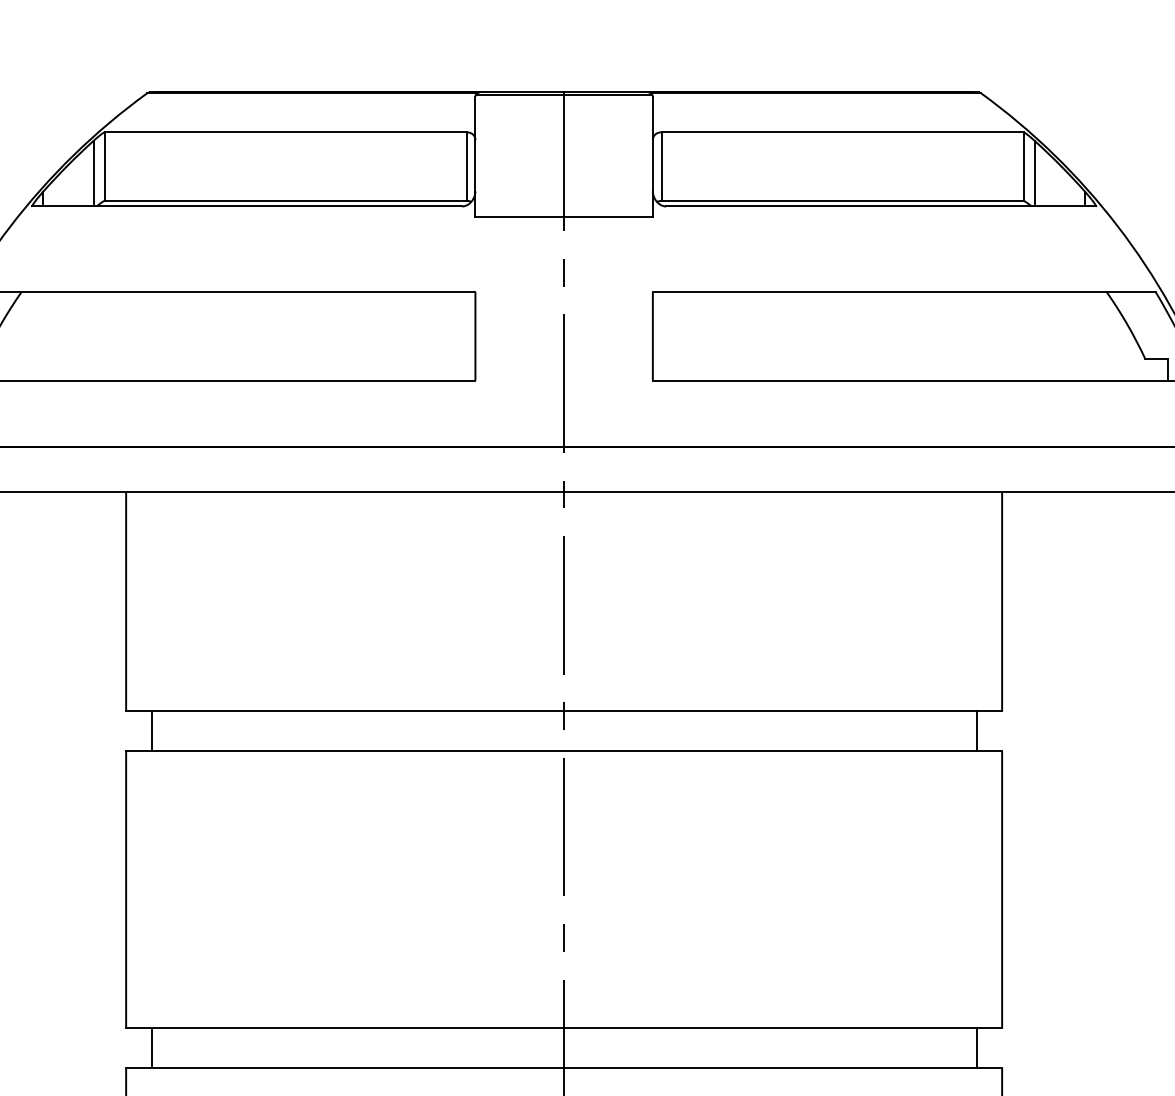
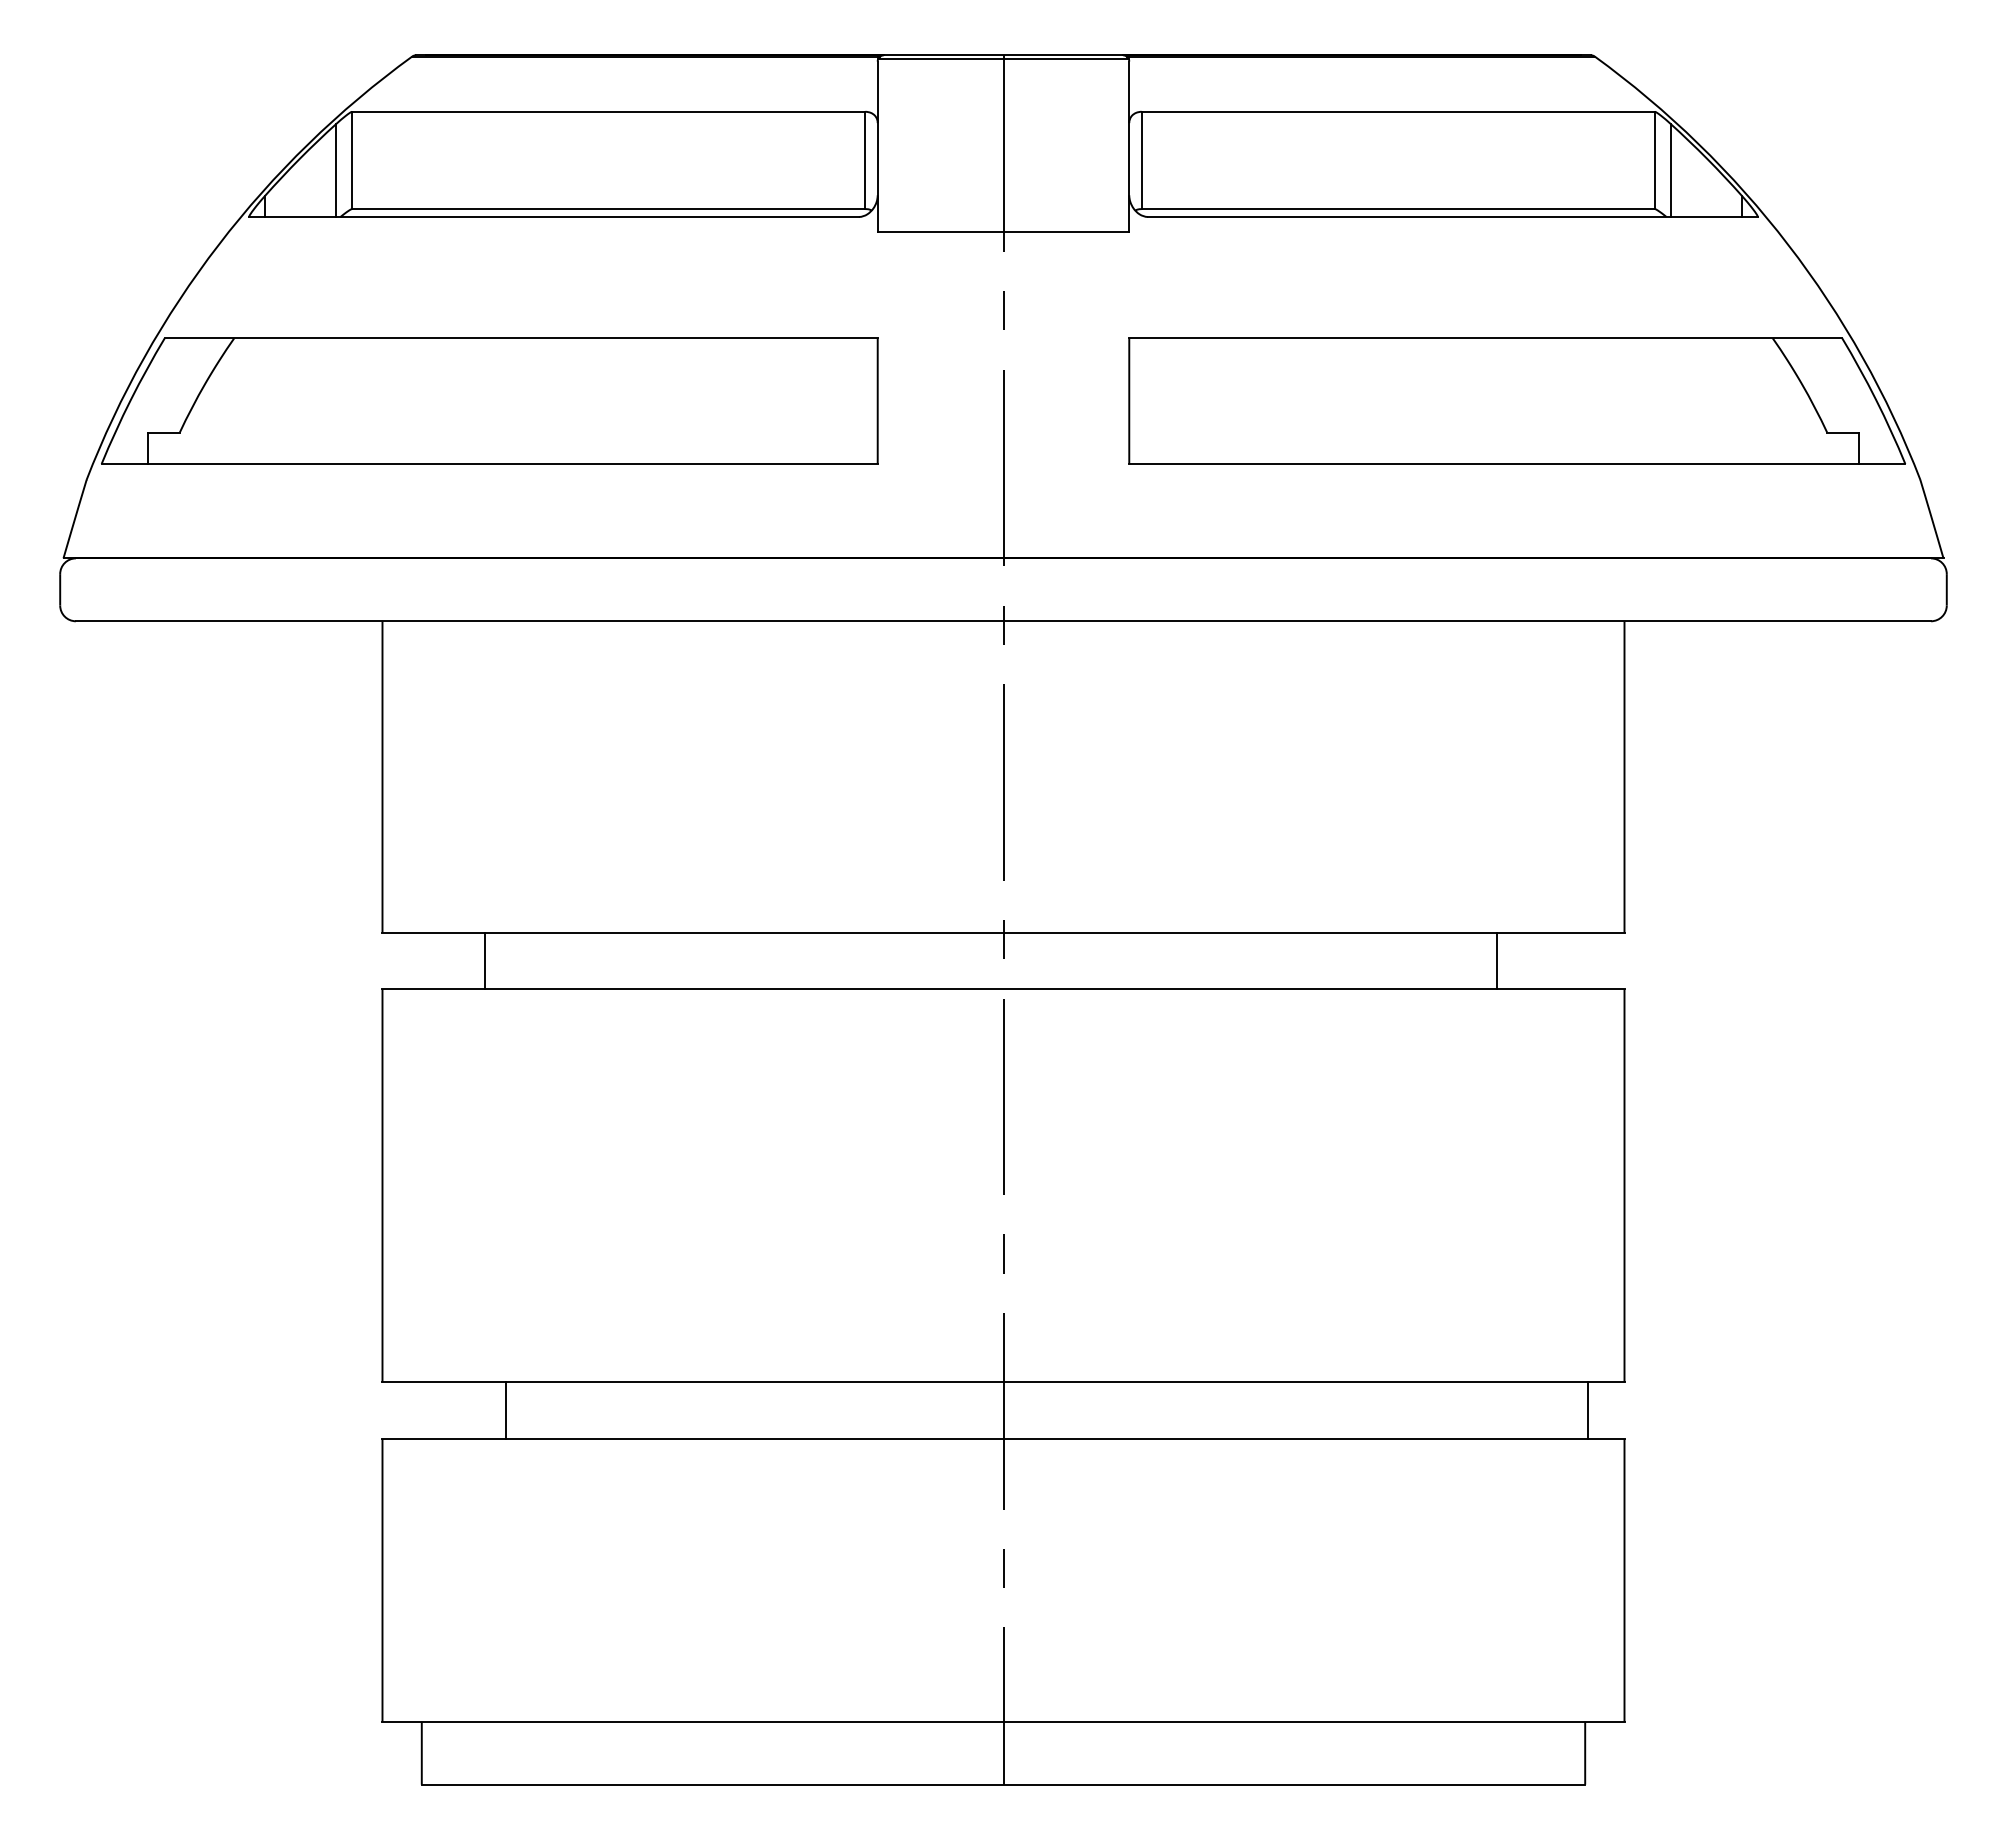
line: (151, 730) -> (484, 960), moved
line: (976, 730) -> (1497, 960), moved
line: (151, 1048) -> (505, 1410), moved

